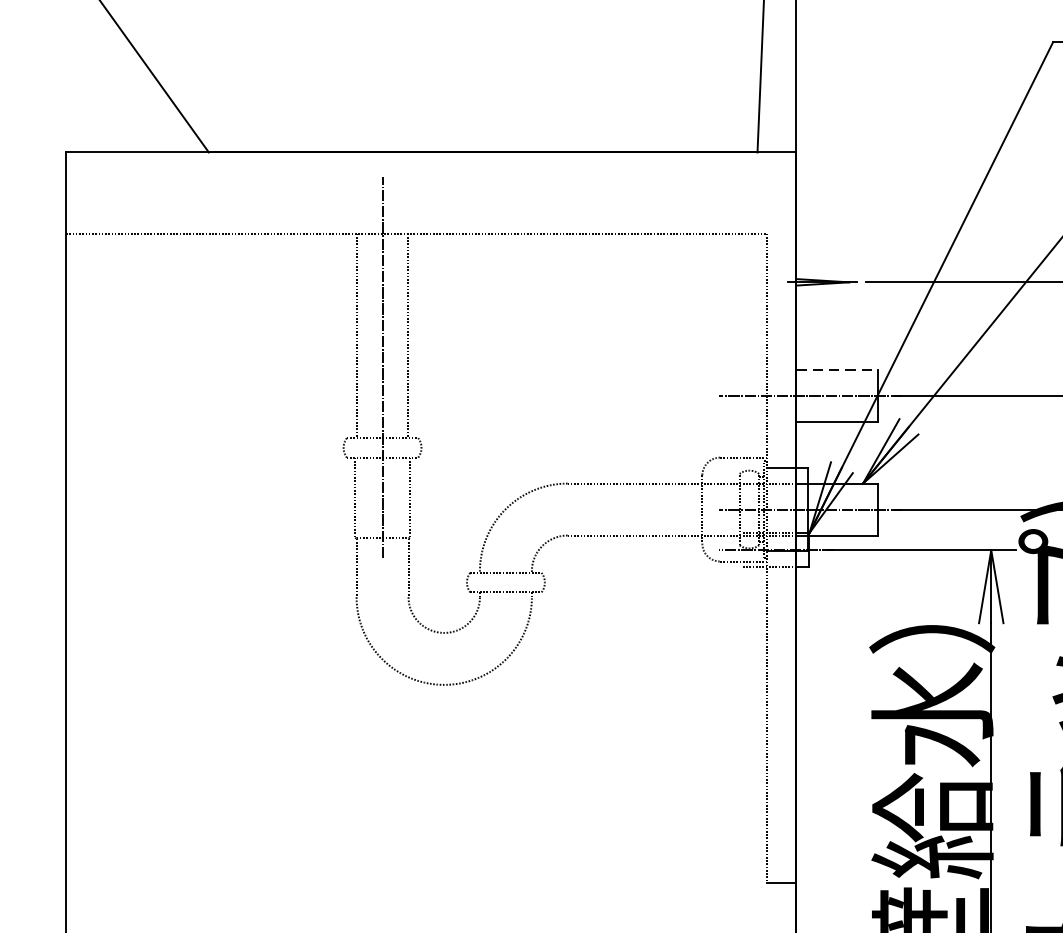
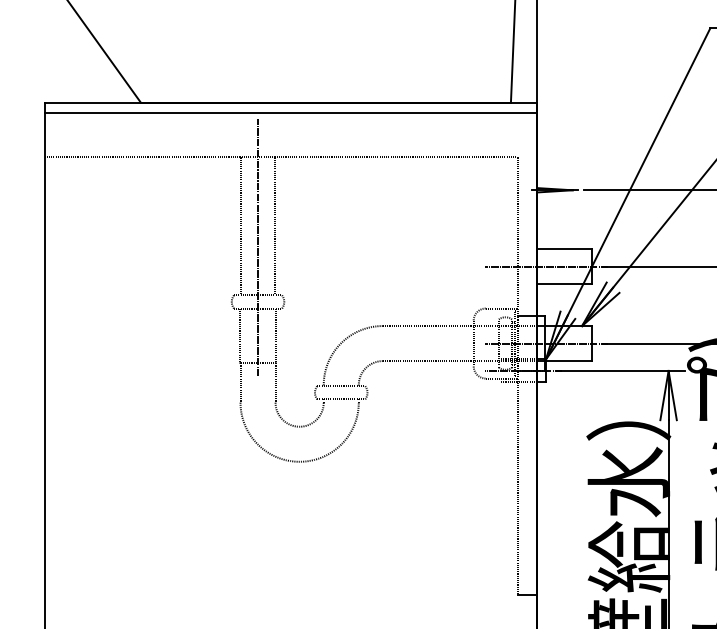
line: (430, 167) -> (290, 112), added
line: (838, 370) -> (565, 249), dashed -> solid

